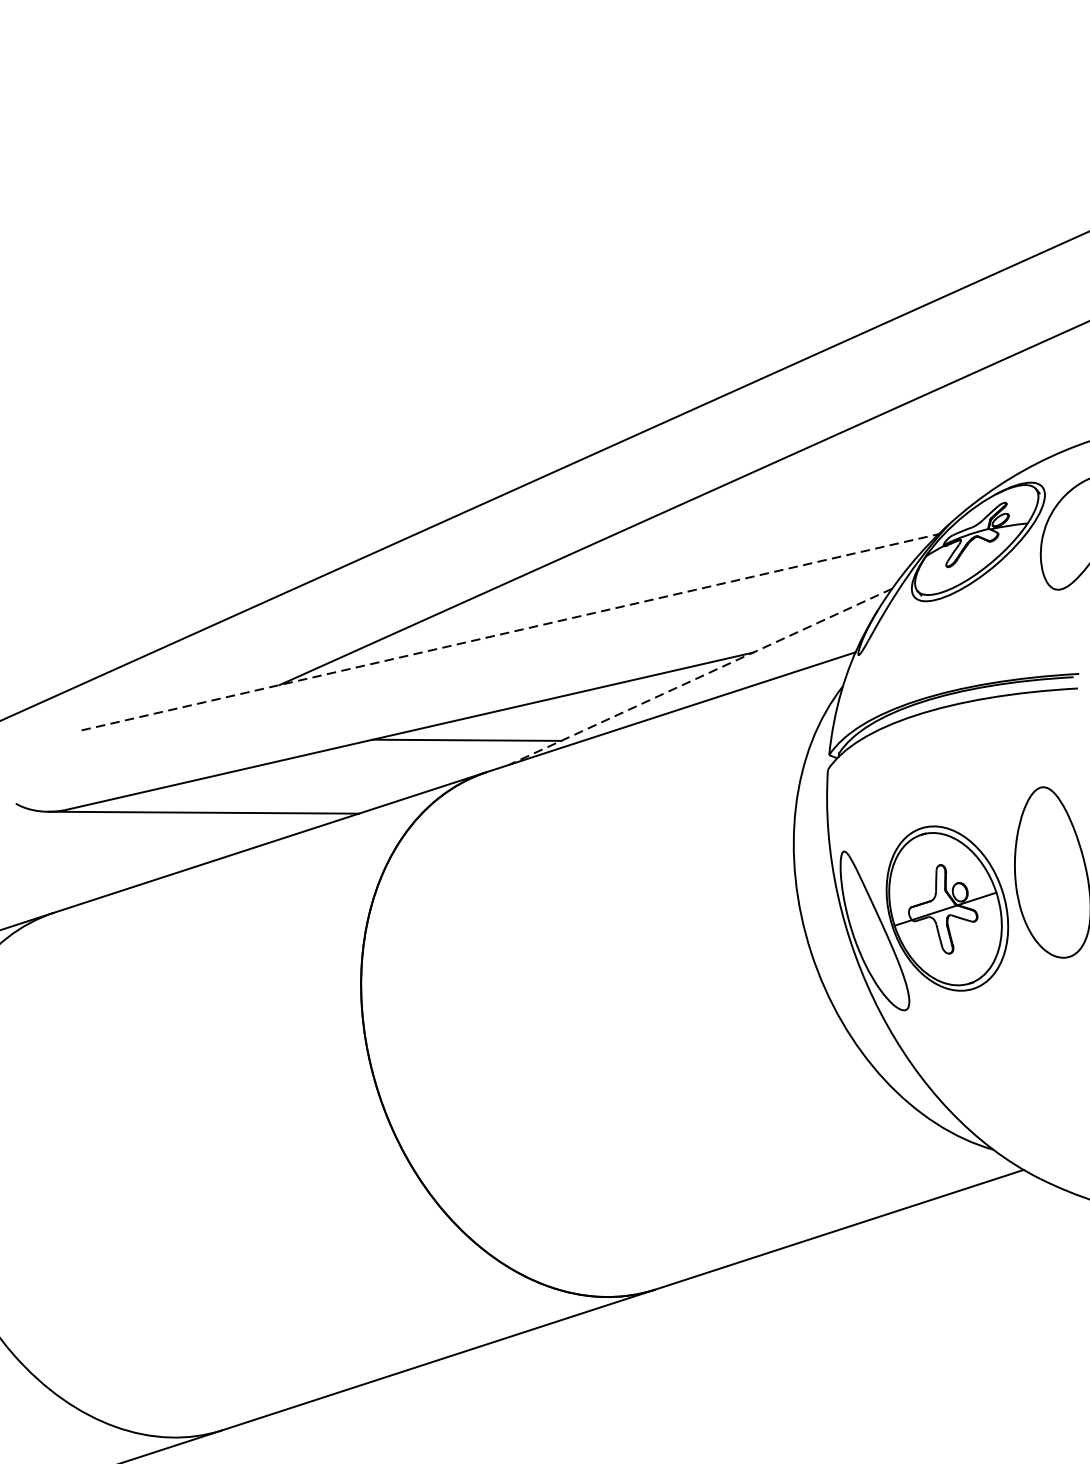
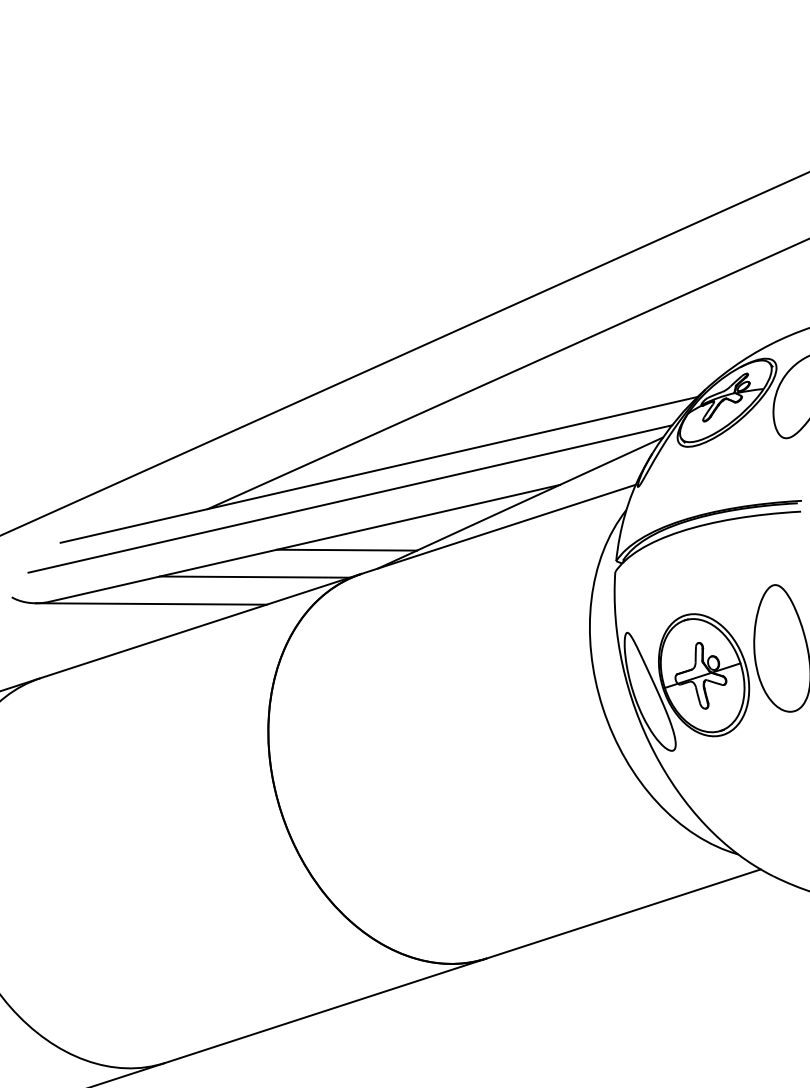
line: (510, 631) -> (379, 469), dashed -> solid
line: (471, 670) -> (350, 498), added
line: (700, 677) -> (520, 503), dashed -> solid
line: (342, 775) -> (254, 576), added

